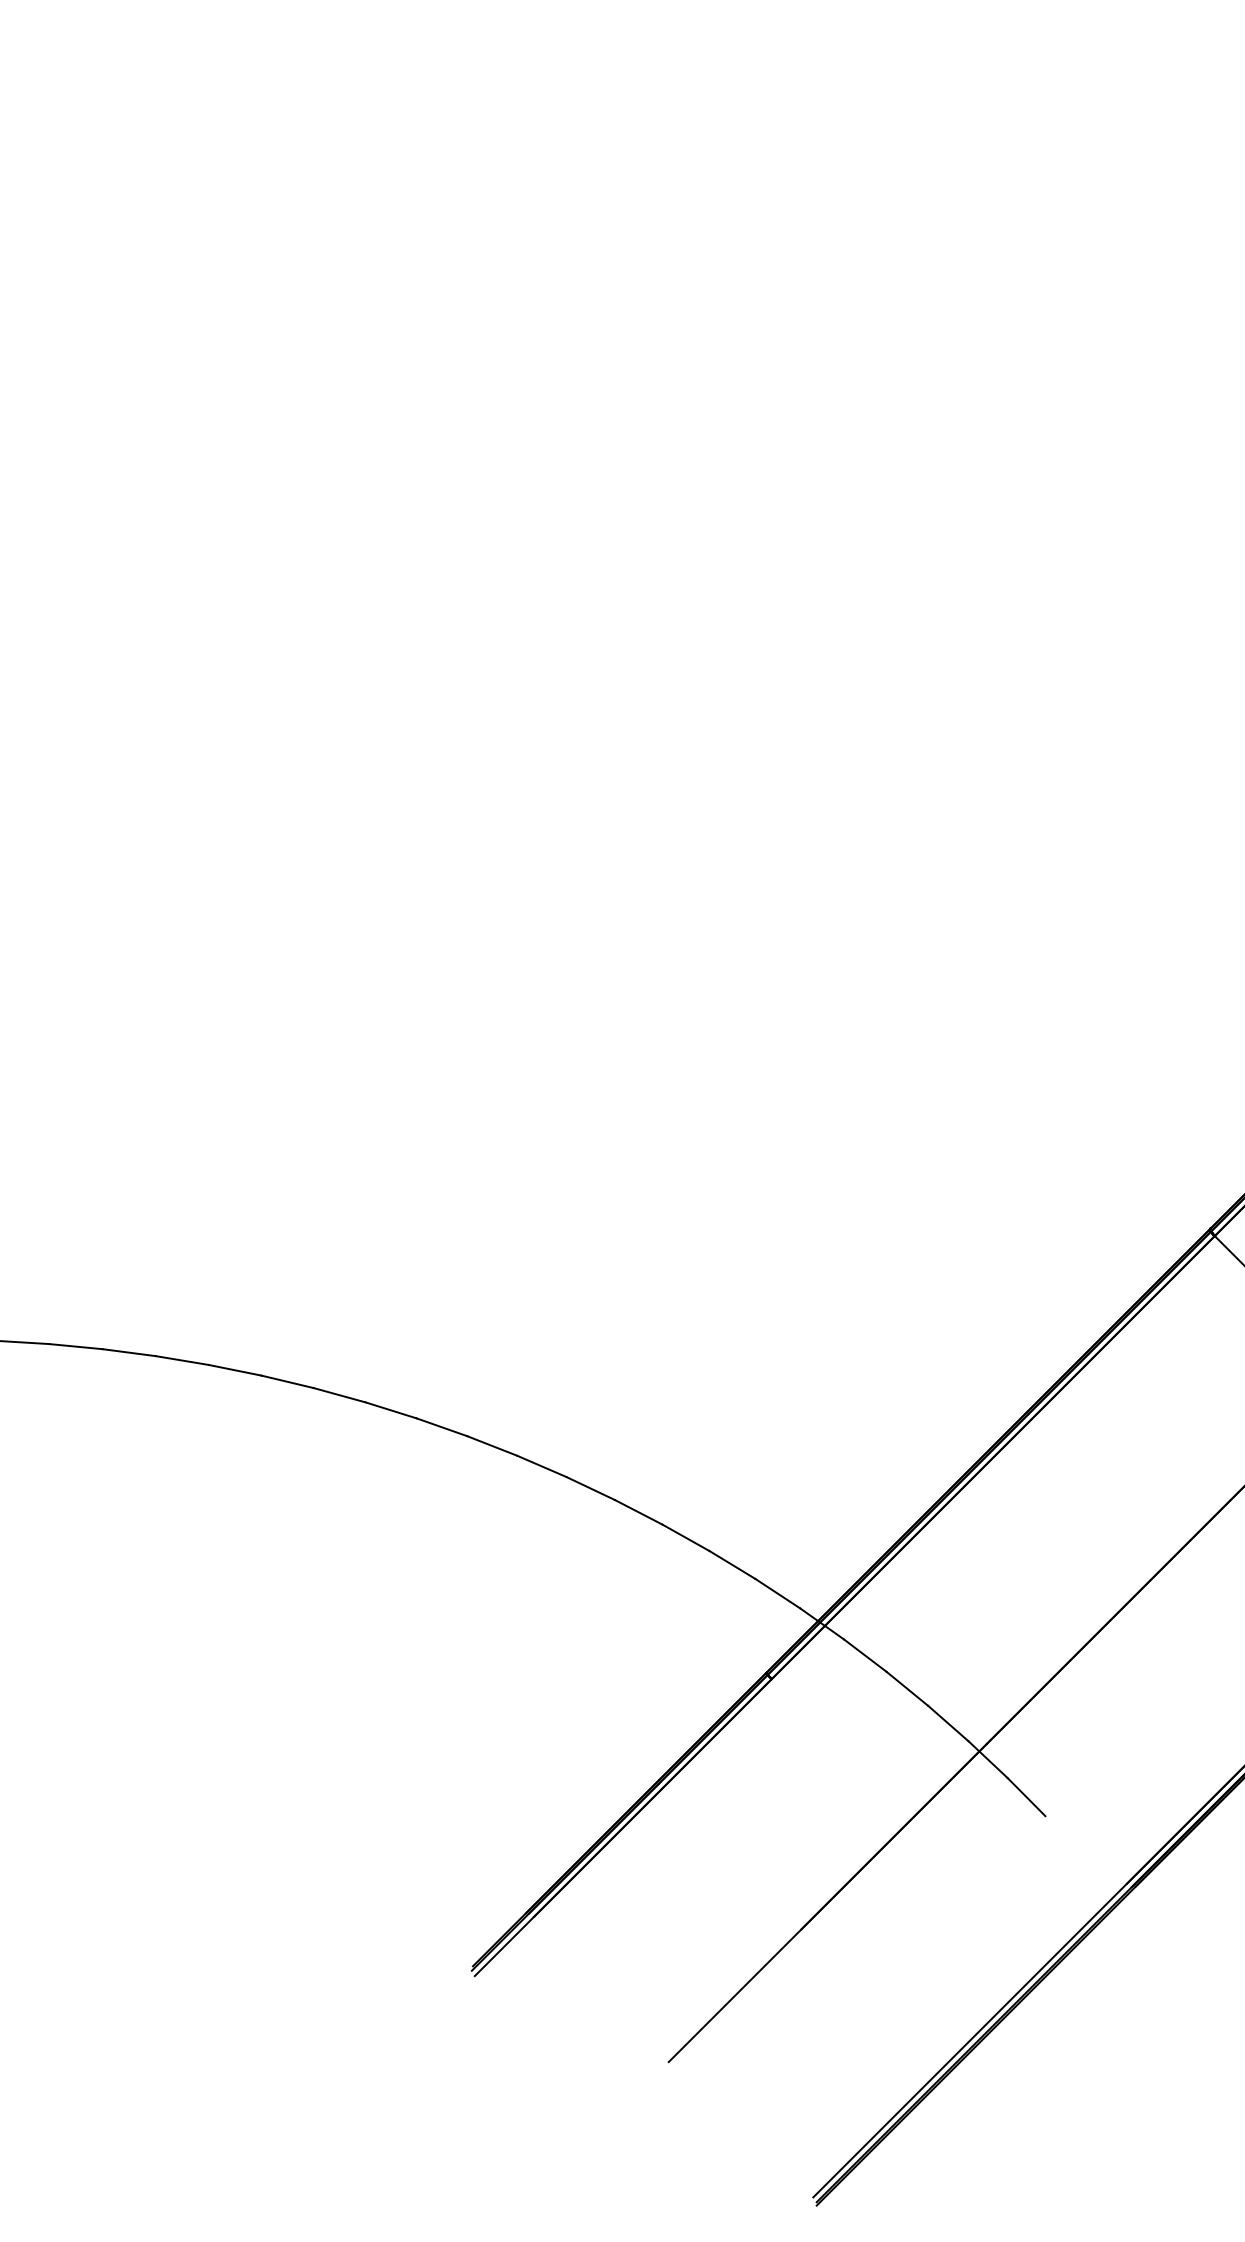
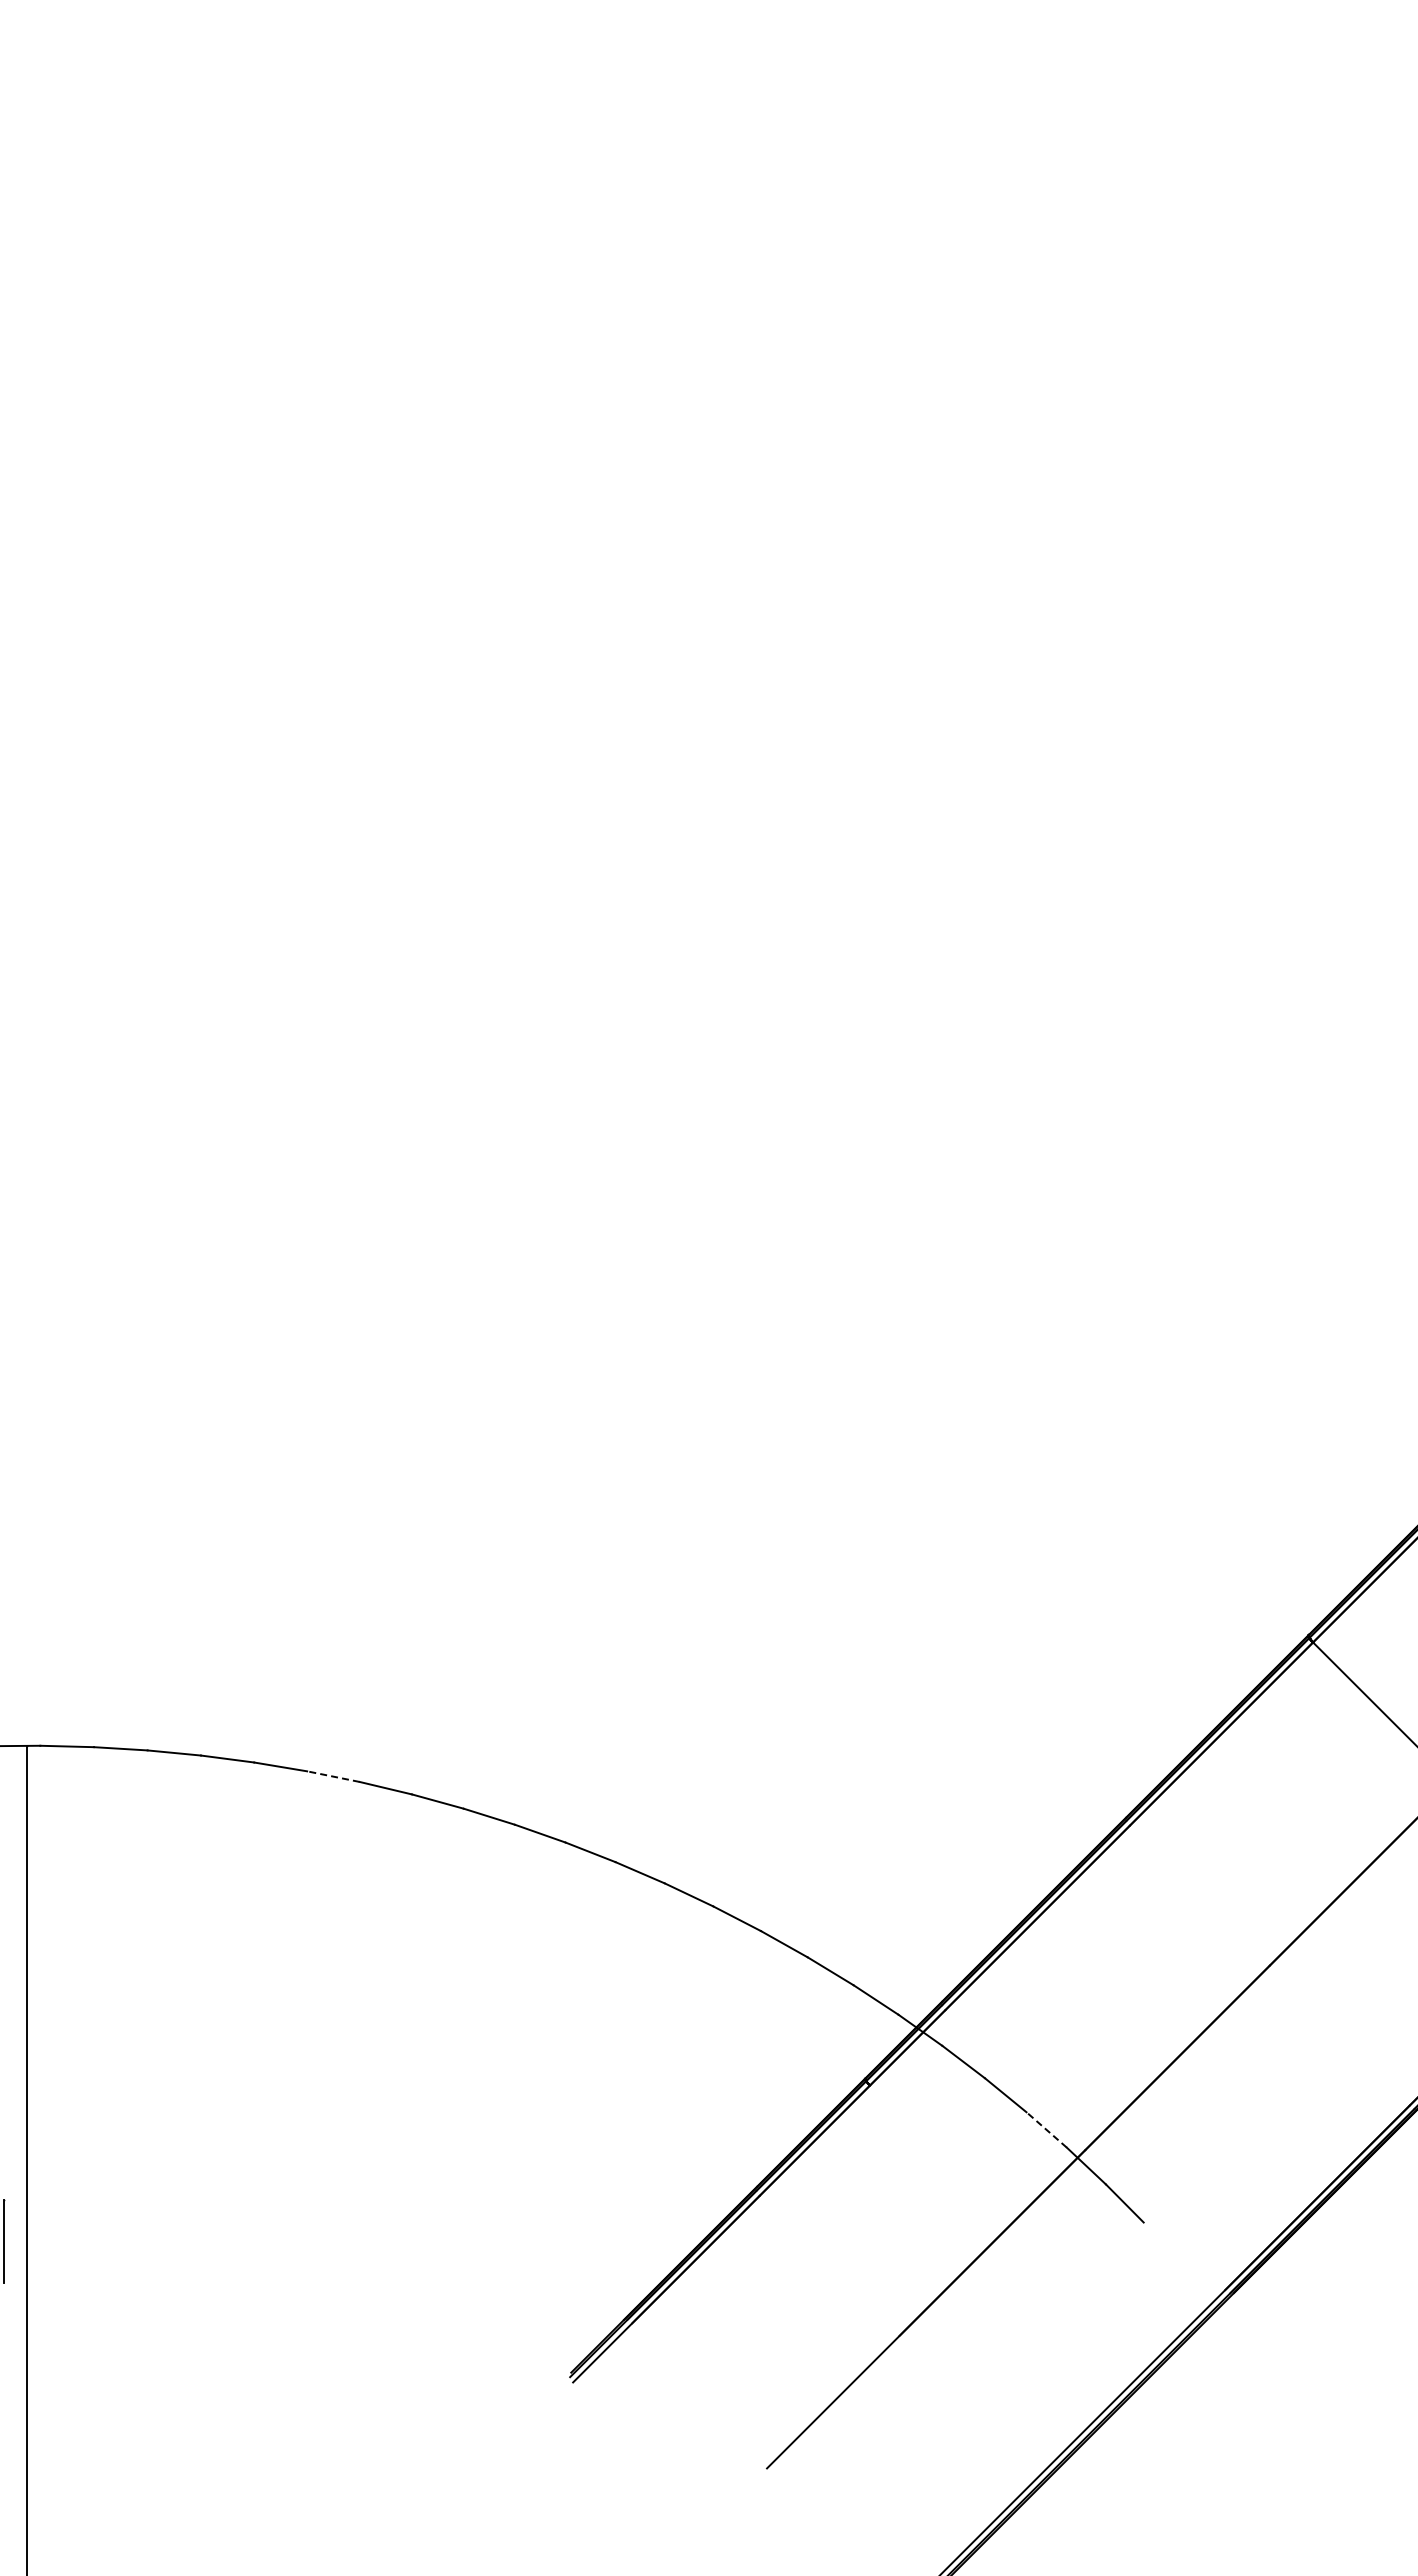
line: (235, 1370) -> (333, 1776), solid -> dashed
line: (948, 1723) -> (1046, 2129), solid -> dashed

